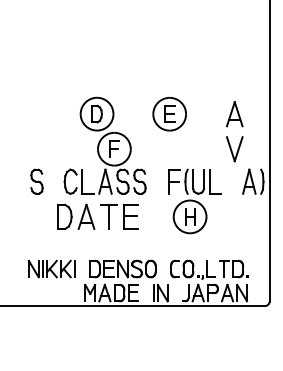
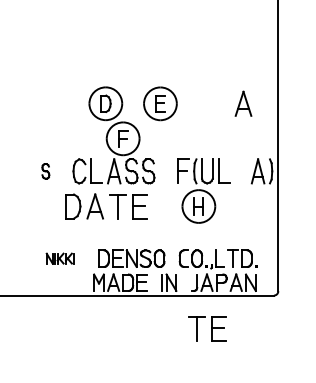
part: (169, 113) -> (160, 103), moved
part: (234, 148) -> (243, 138), removed
part: (36, 181) -> (45, 171), size x0.6
part: (51, 268) -> (60, 258), size x0.6
part: (198, 338) -> (207, 328), added

